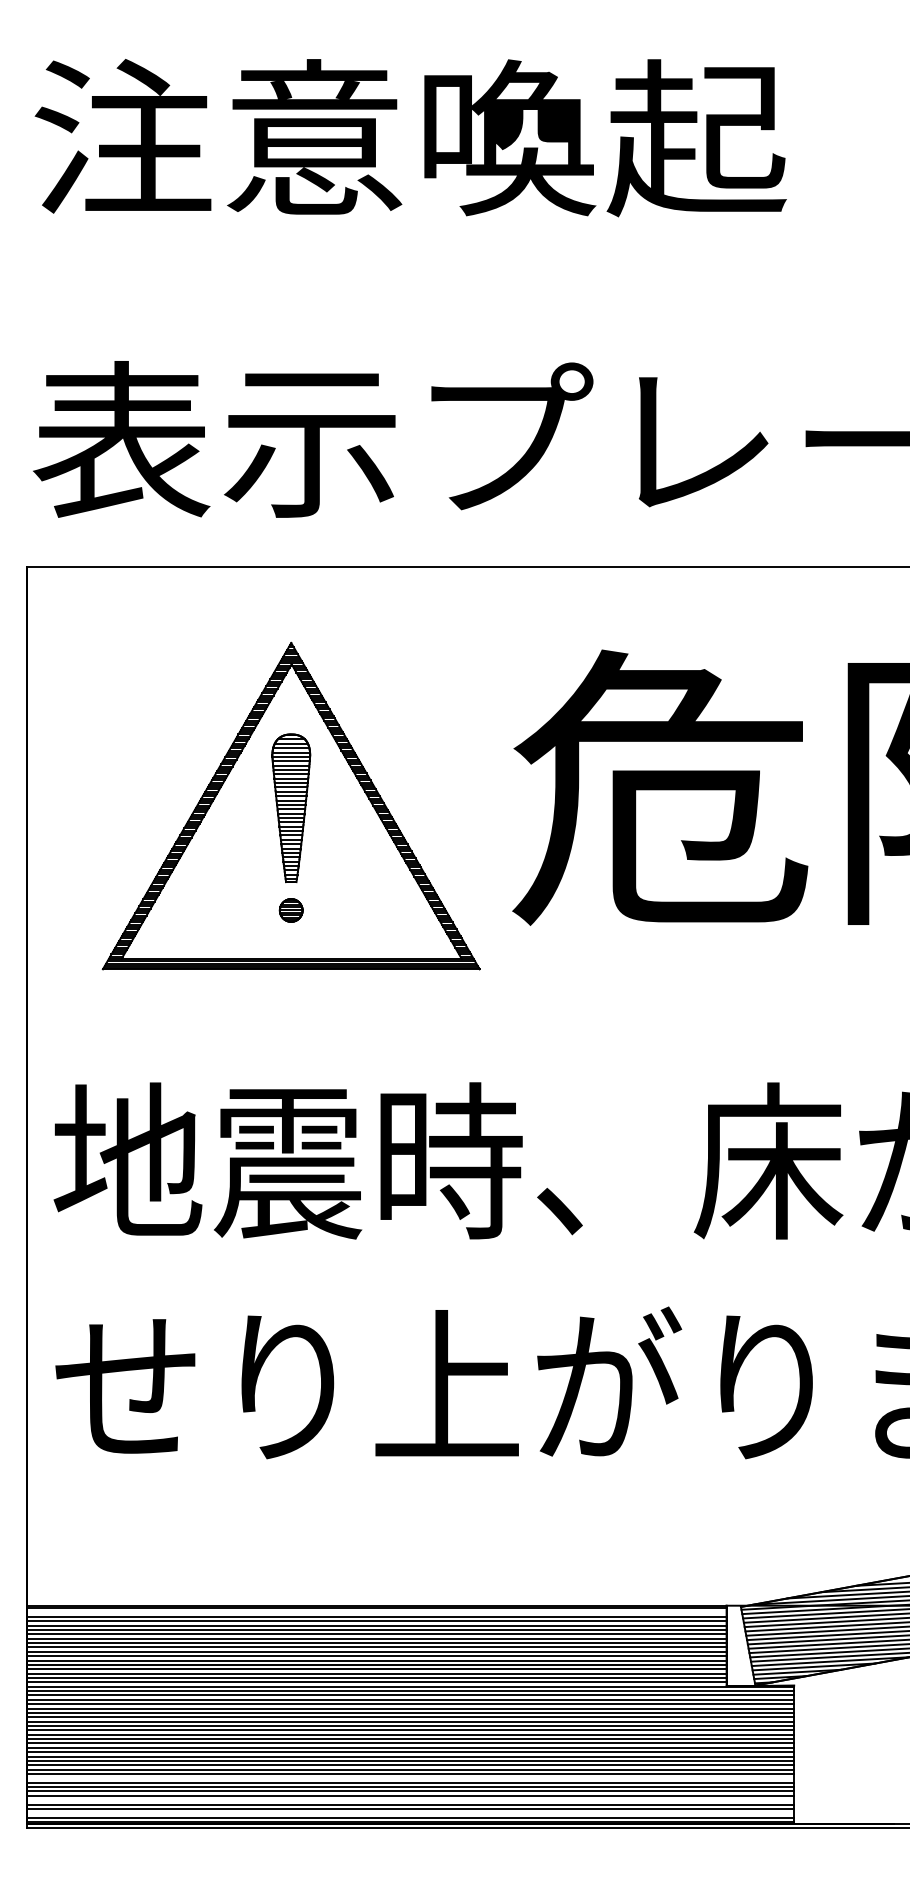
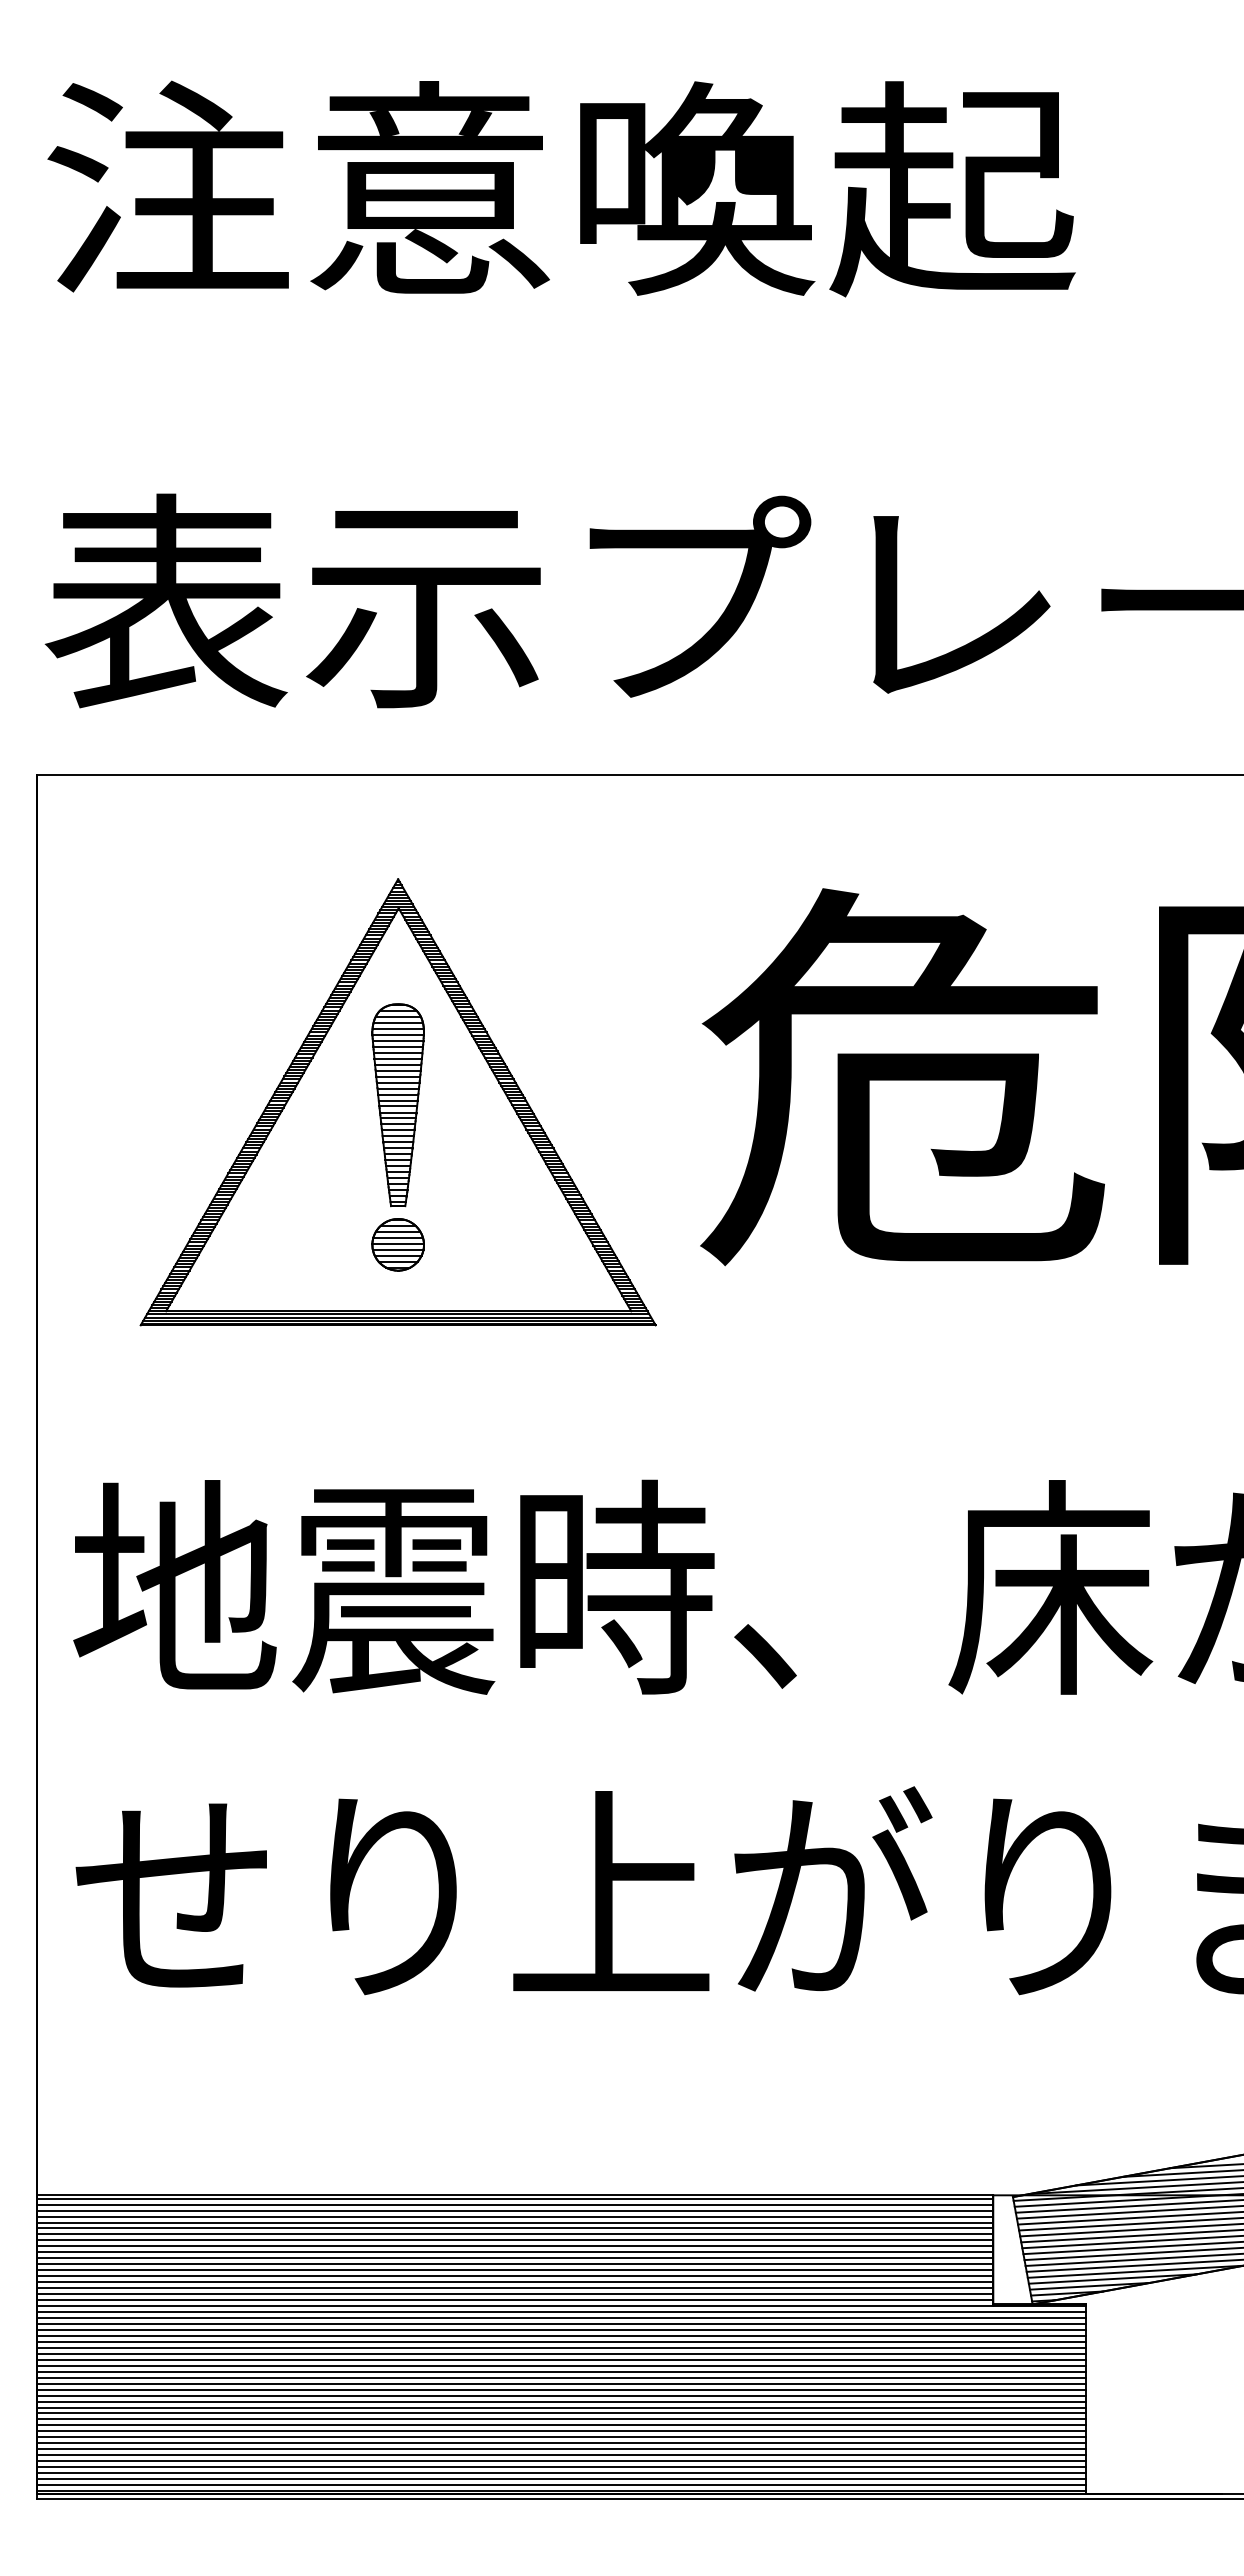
part: (290, 910) -> (397, 1244), size x1.67
line: (377, 1612) -> (515, 2204), added
line: (410, 1778) -> (561, 2431), added
line: (410, 1800) -> (561, 2461), added
line: (410, 1813) -> (561, 2479), added

